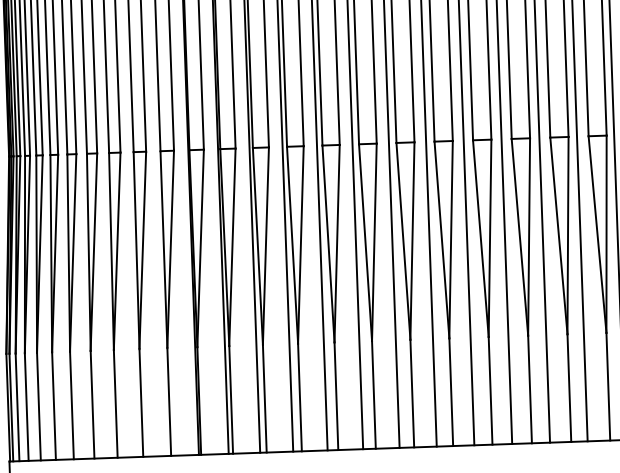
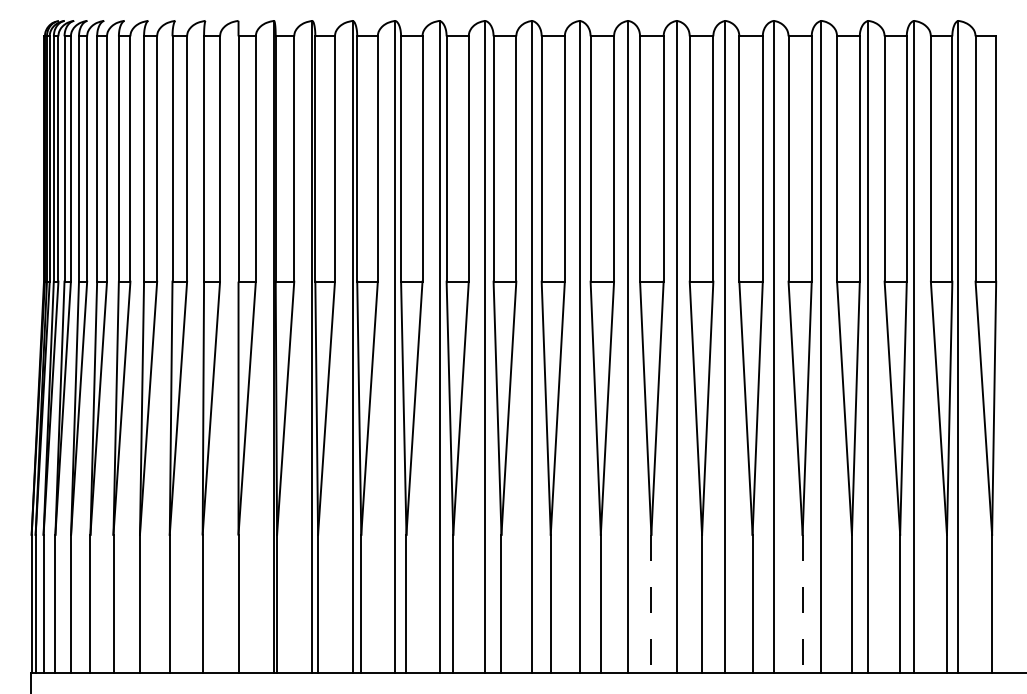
line: (608, 387) -> (802, 604), solid -> dashed
line: (490, 391) -> (651, 604), solid -> dashed

